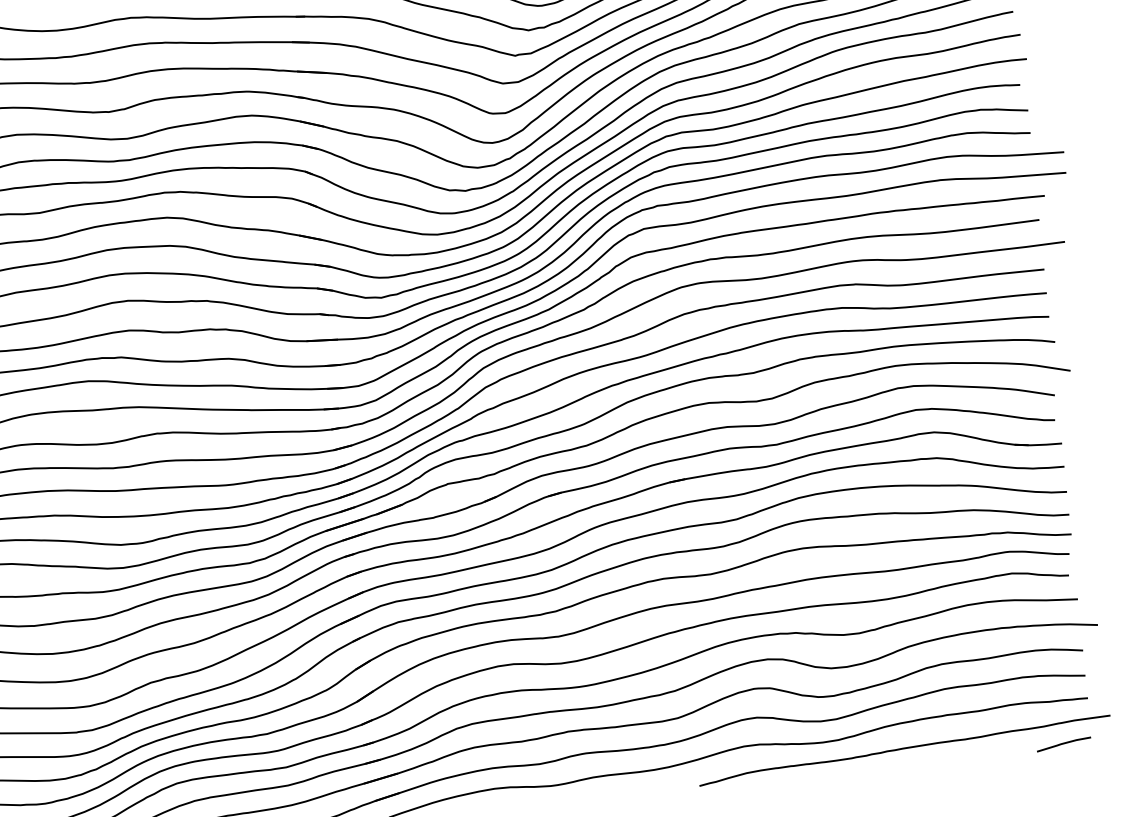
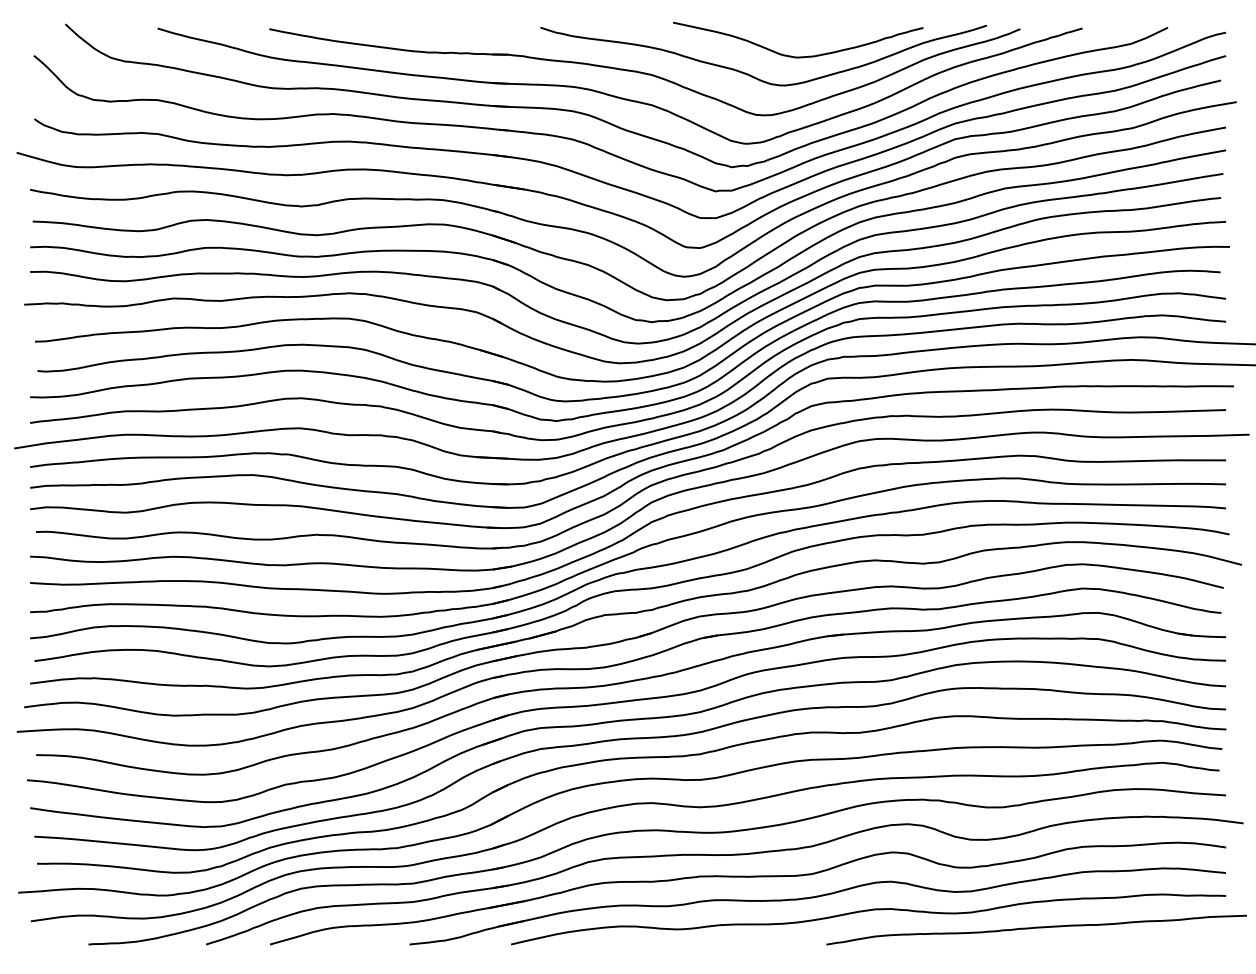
curve: (1064, 743) -> (1197, 939), removed

